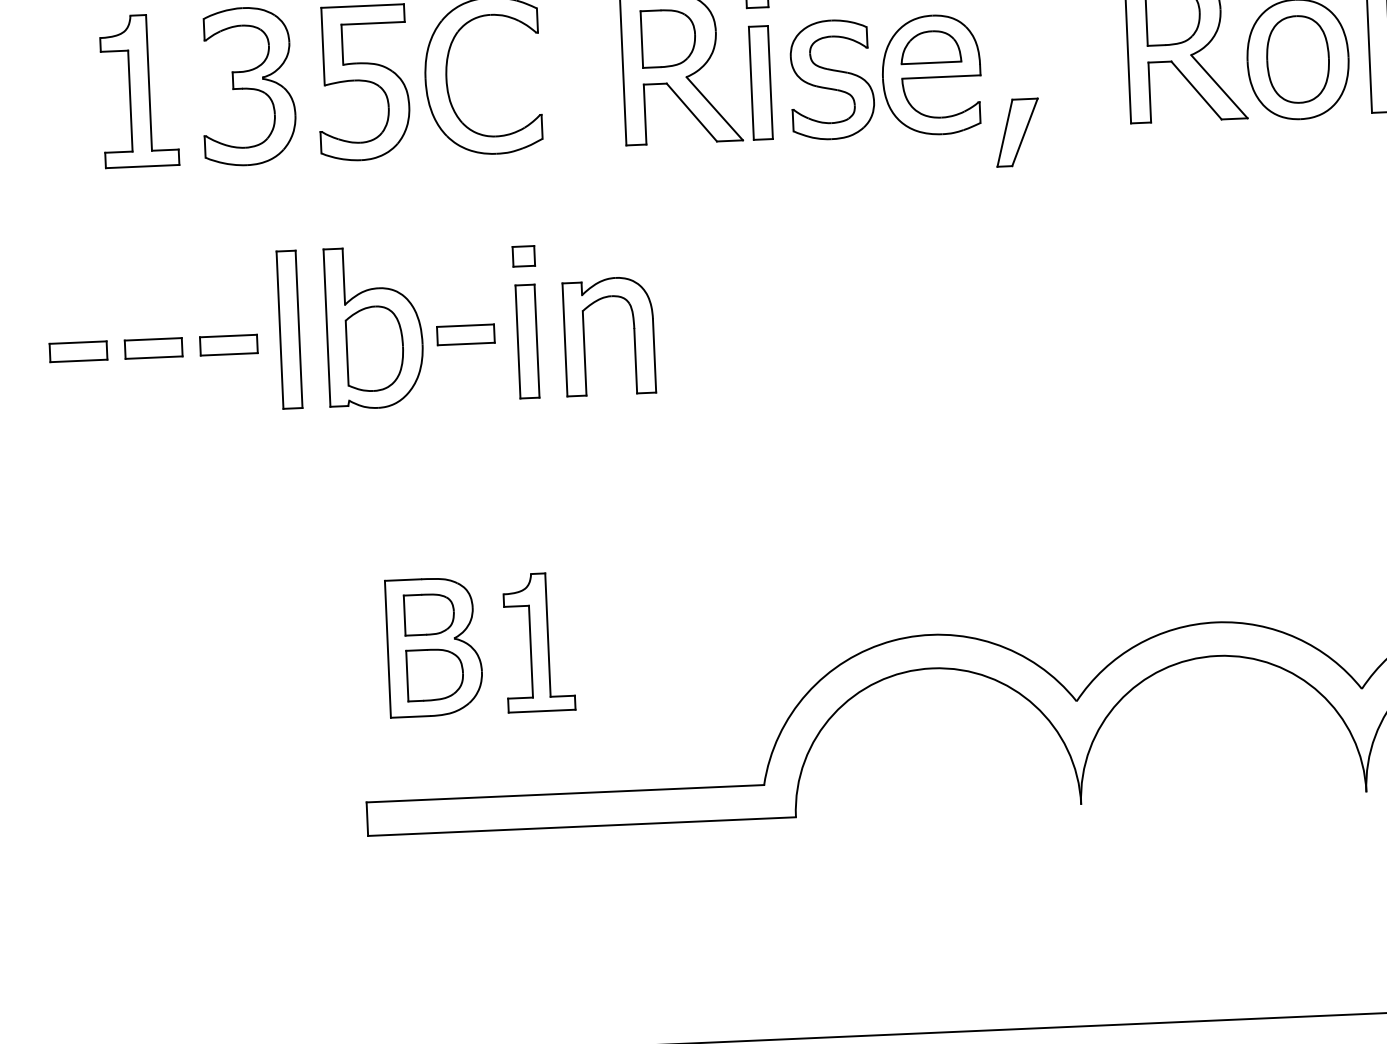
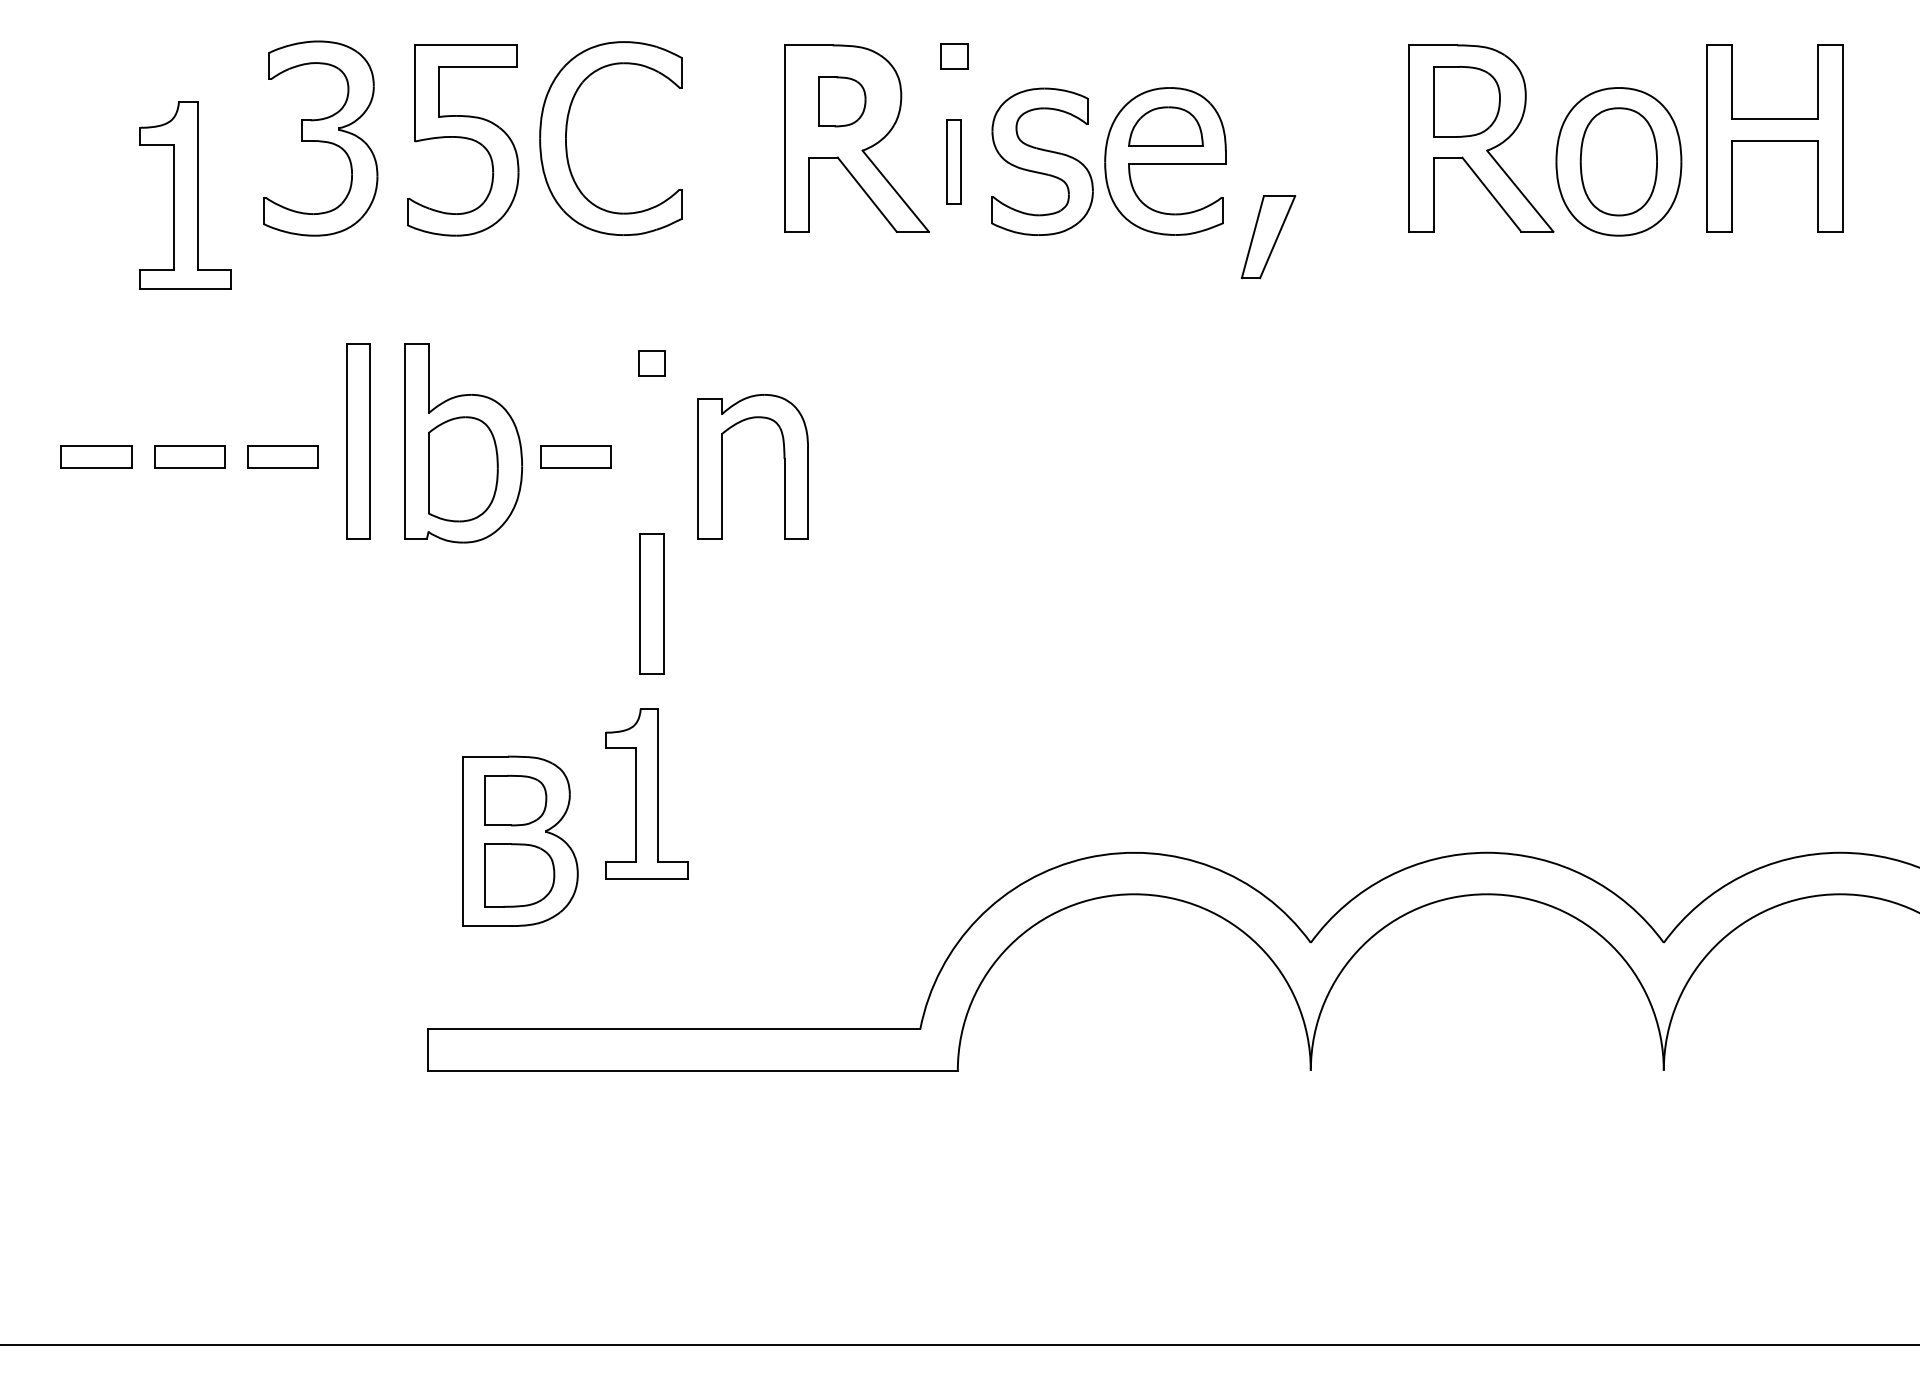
part: (668, 38) -> (842, 101), size x0.7
part: (760, 82) -> (953, 161), size x0.6
part: (139, 91) -> (185, 195), moved
part: (527, 341) -> (651, 603), moved
part: (538, 642) -> (646, 793), moved

